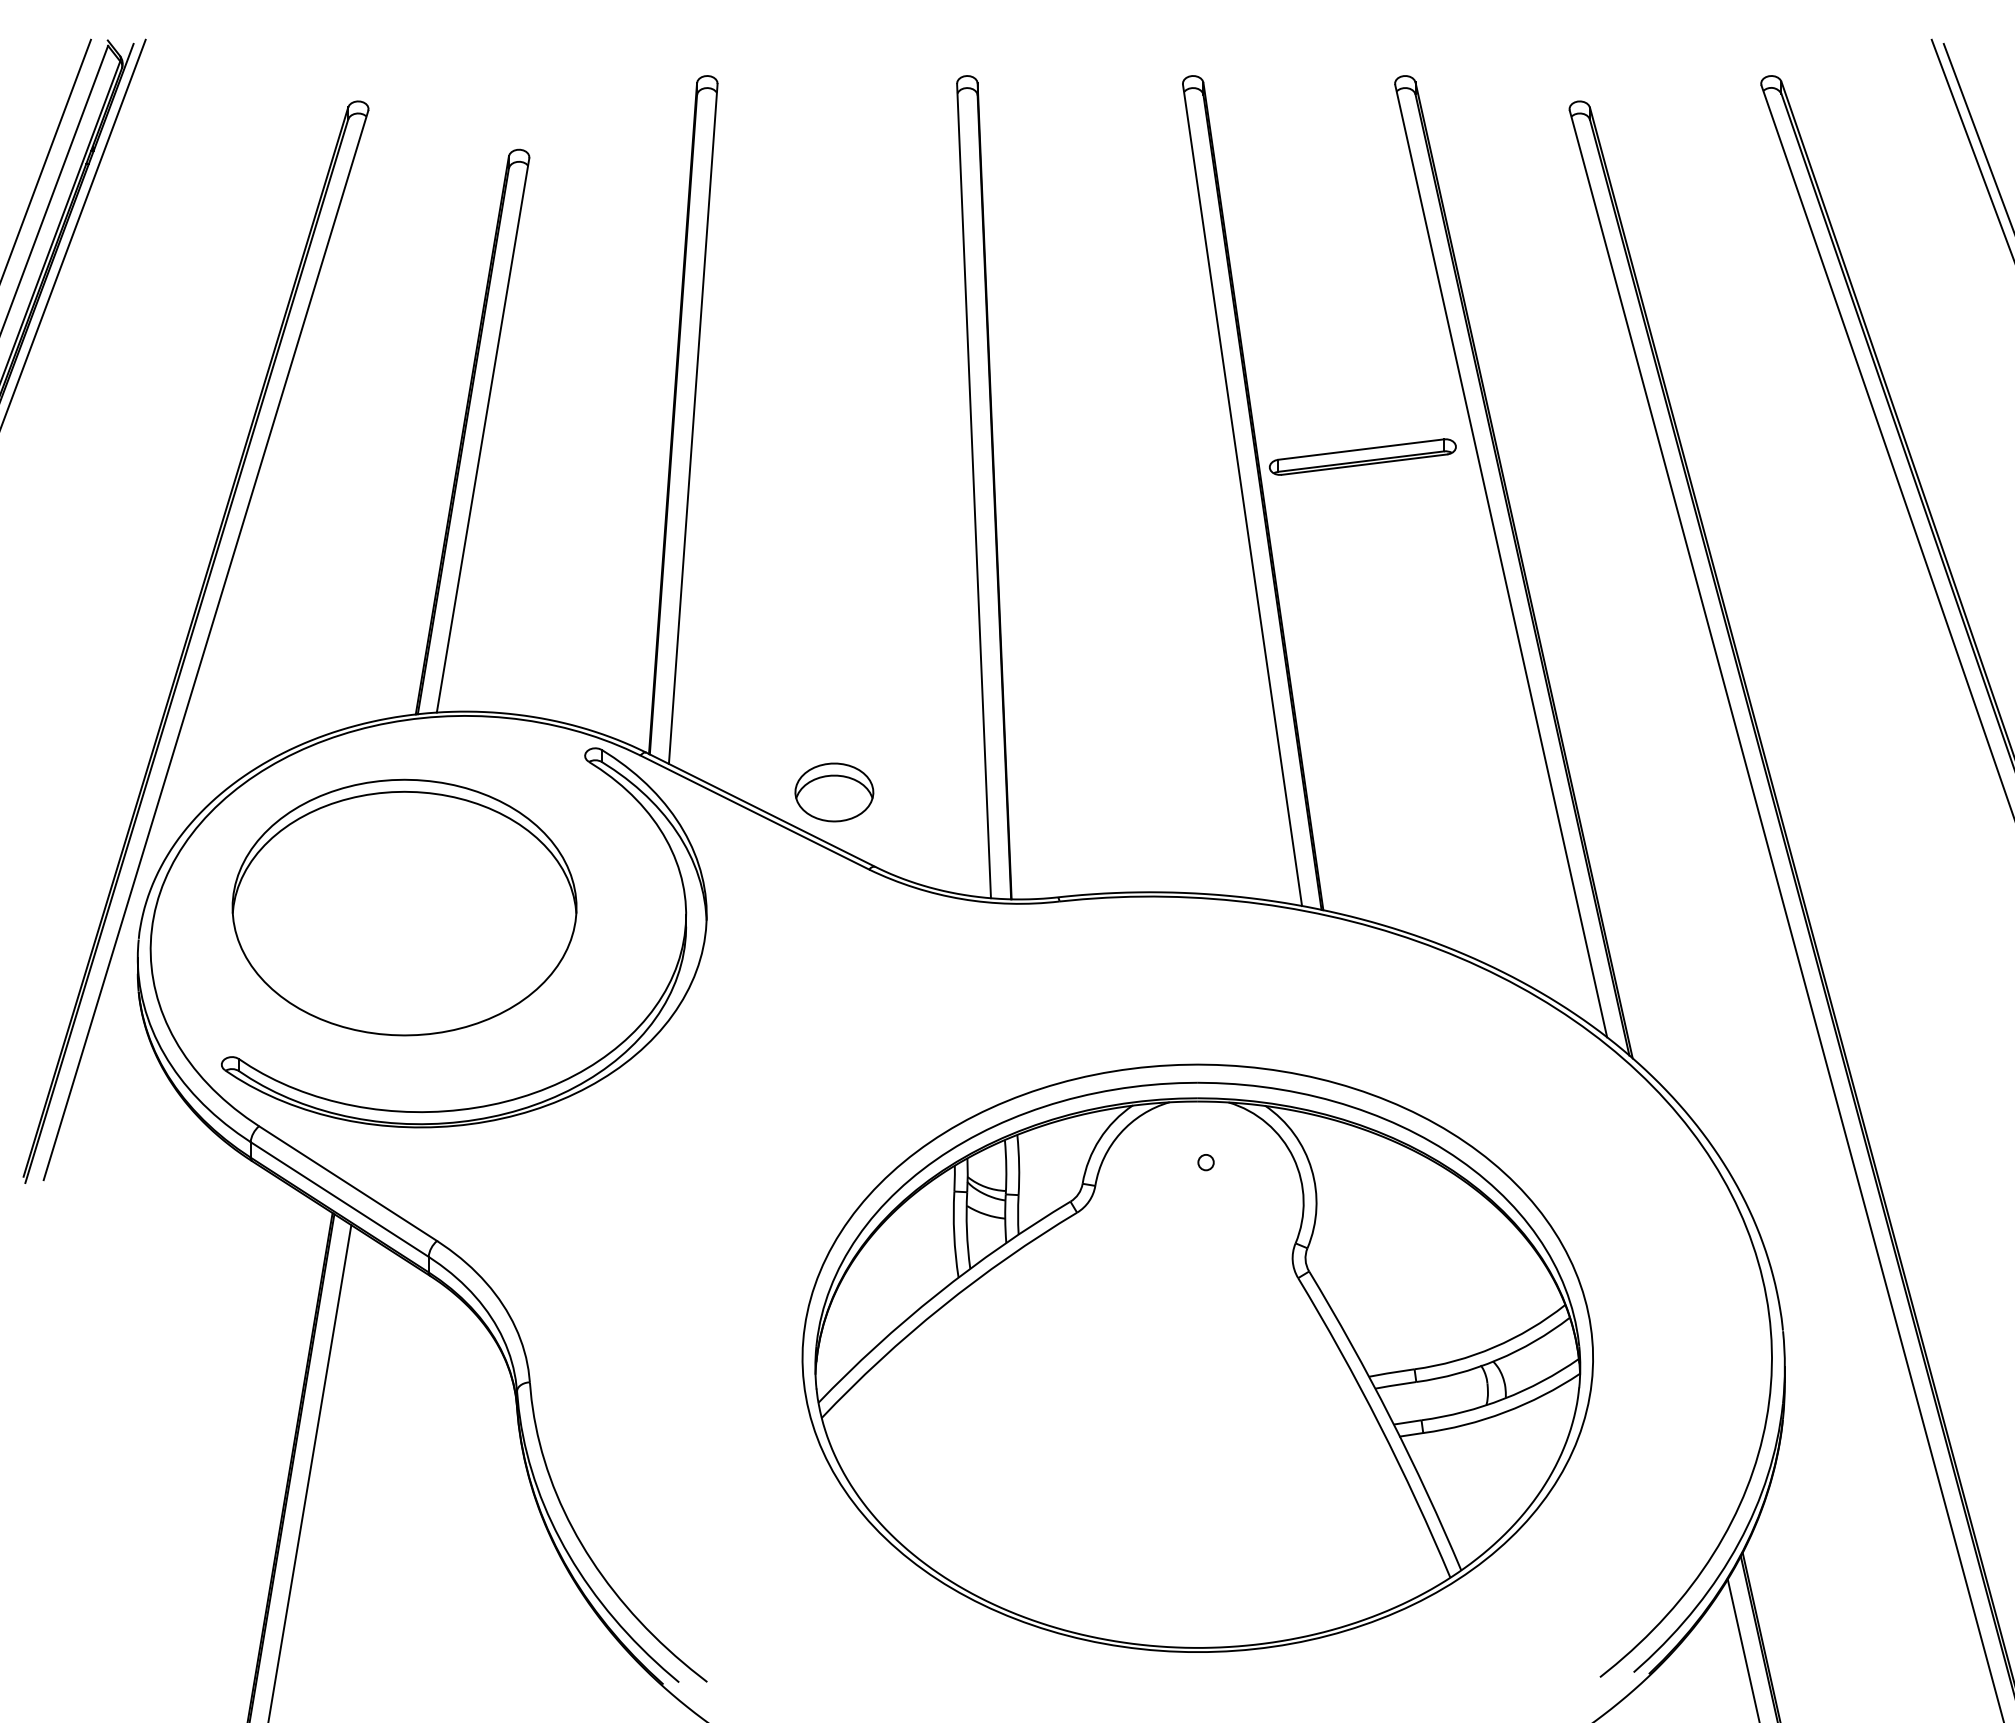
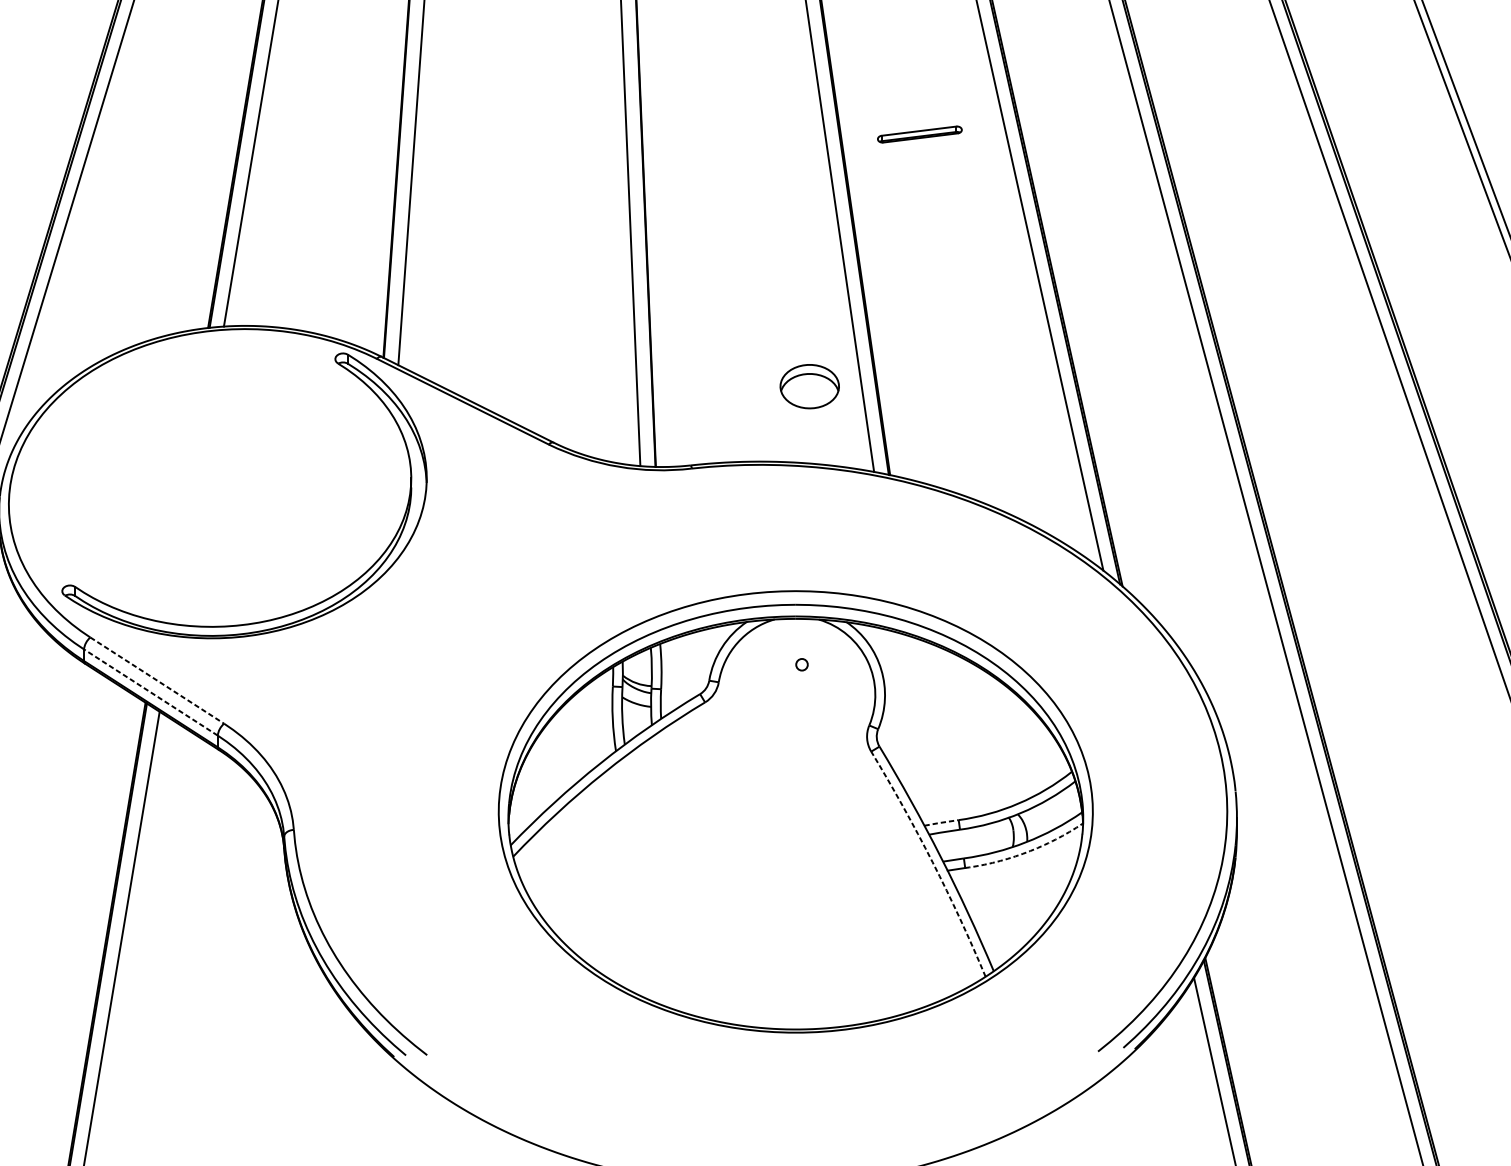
part: (1362, 456) -> (919, 134), size x0.6
part: (834, 792) -> (809, 386), moved
part: (404, 907) -> (199, 473), removed
line: (348, 1183) -> (157, 680), solid -> dashed
line: (339, 1199) -> (150, 692), solid -> dashed
line: (1390, 1372) -> (940, 822), solid -> dashed
arc: (1505, 1412) -> (1027, 852), solid -> dashed
arc: (1379, 1425) -> (932, 862), solid -> dashed

